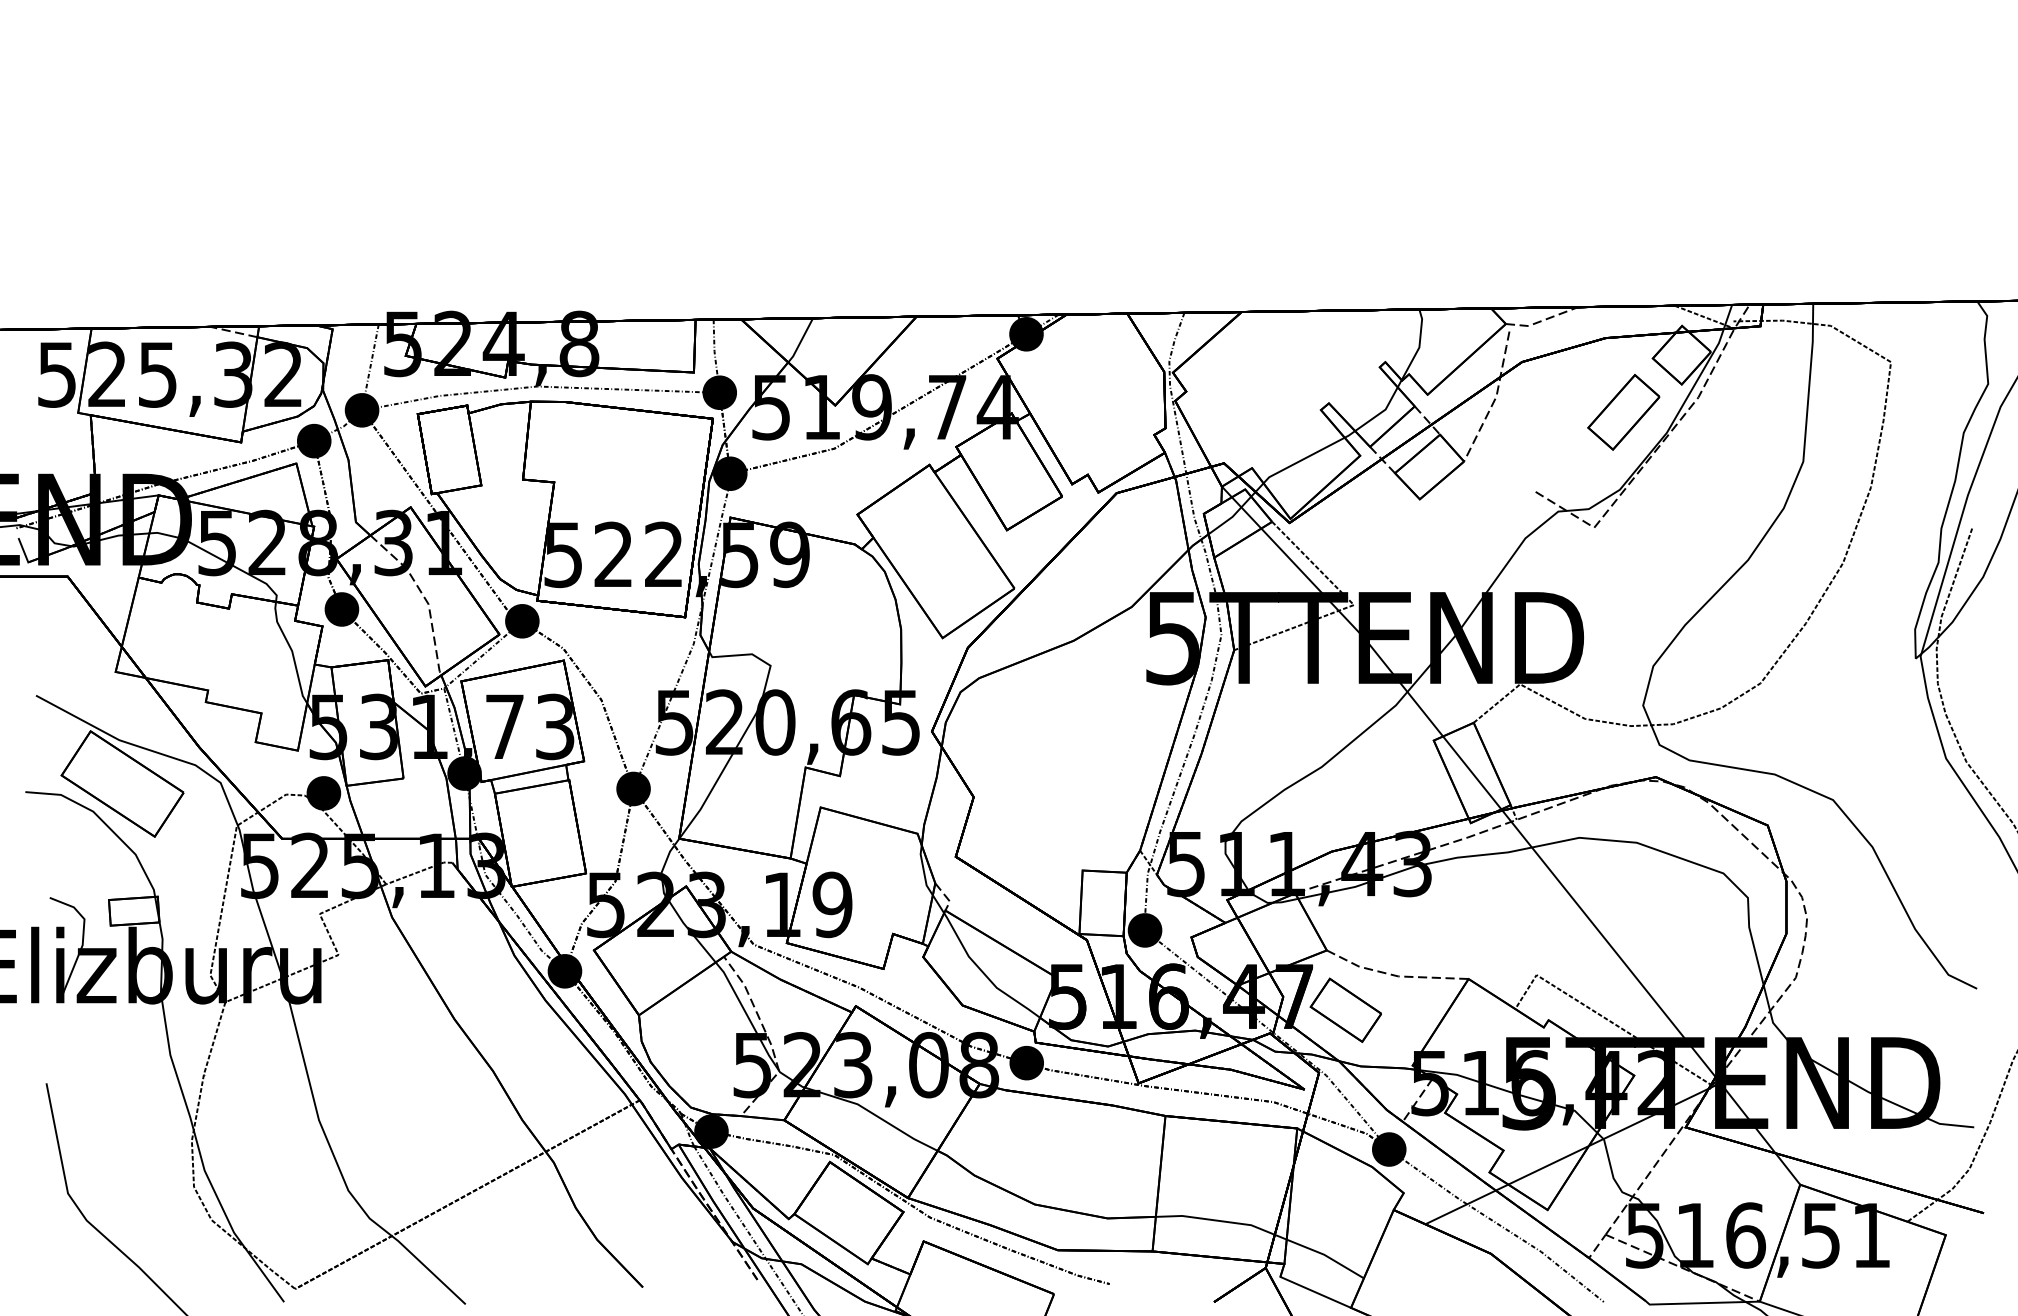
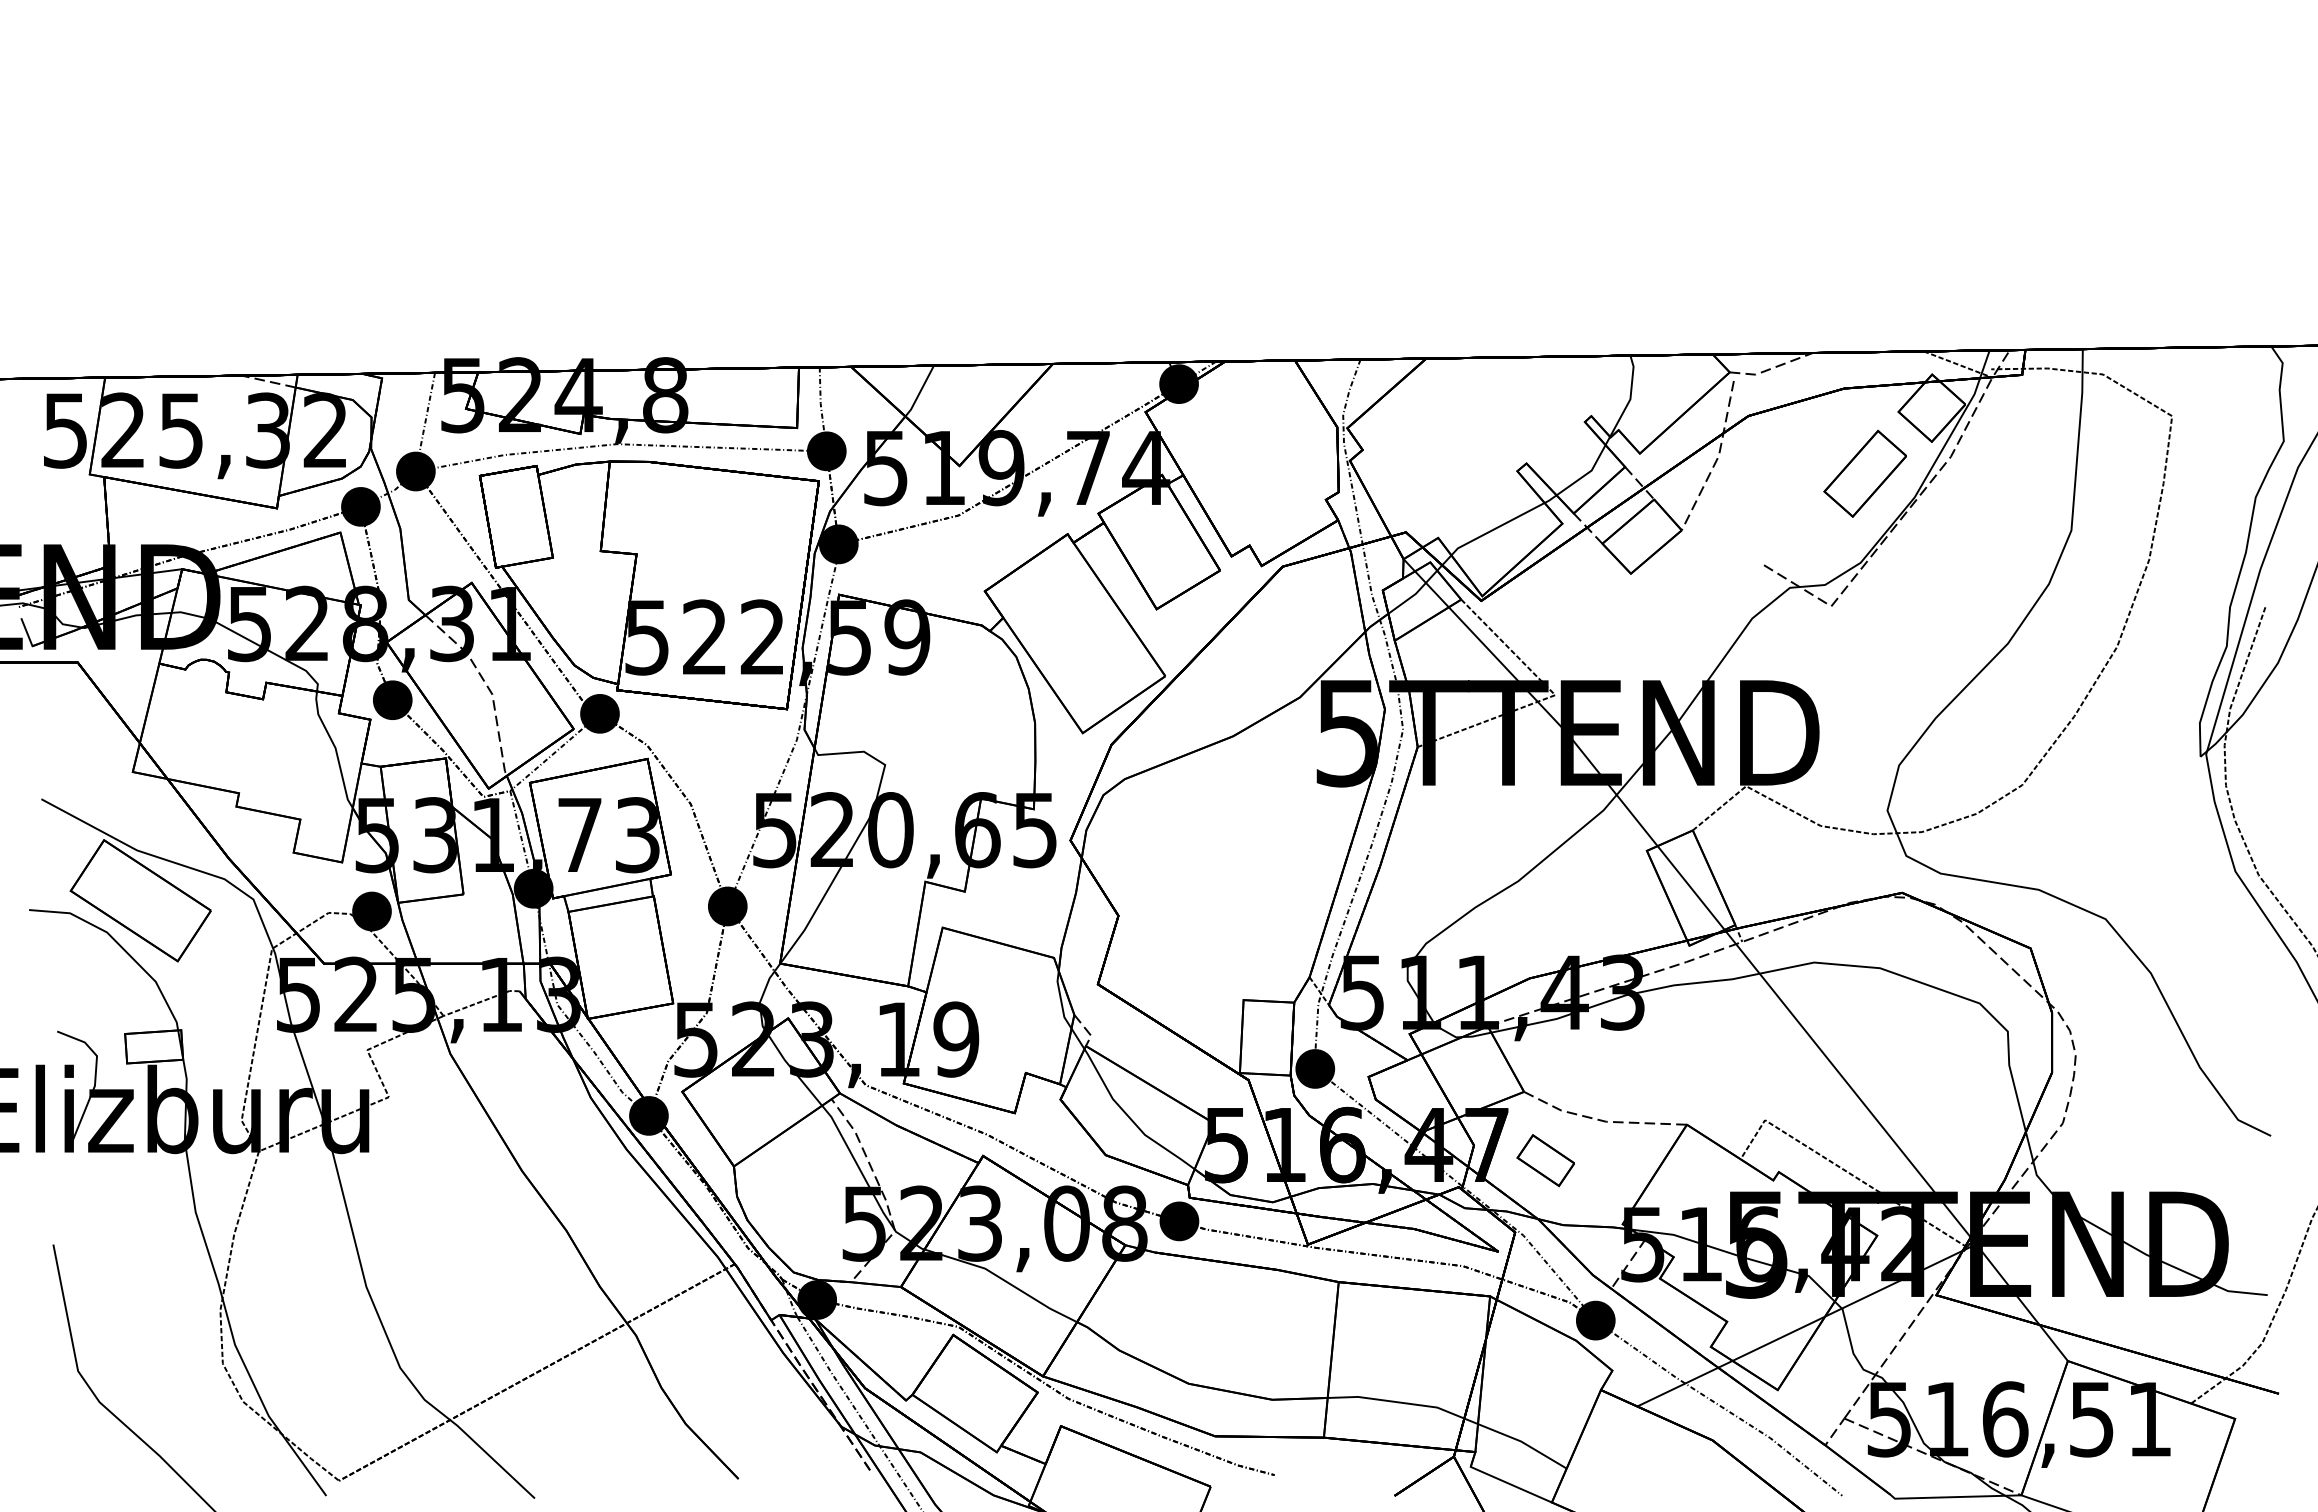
part: (1345, 1009) -> (1545, 1159), size x0.7

